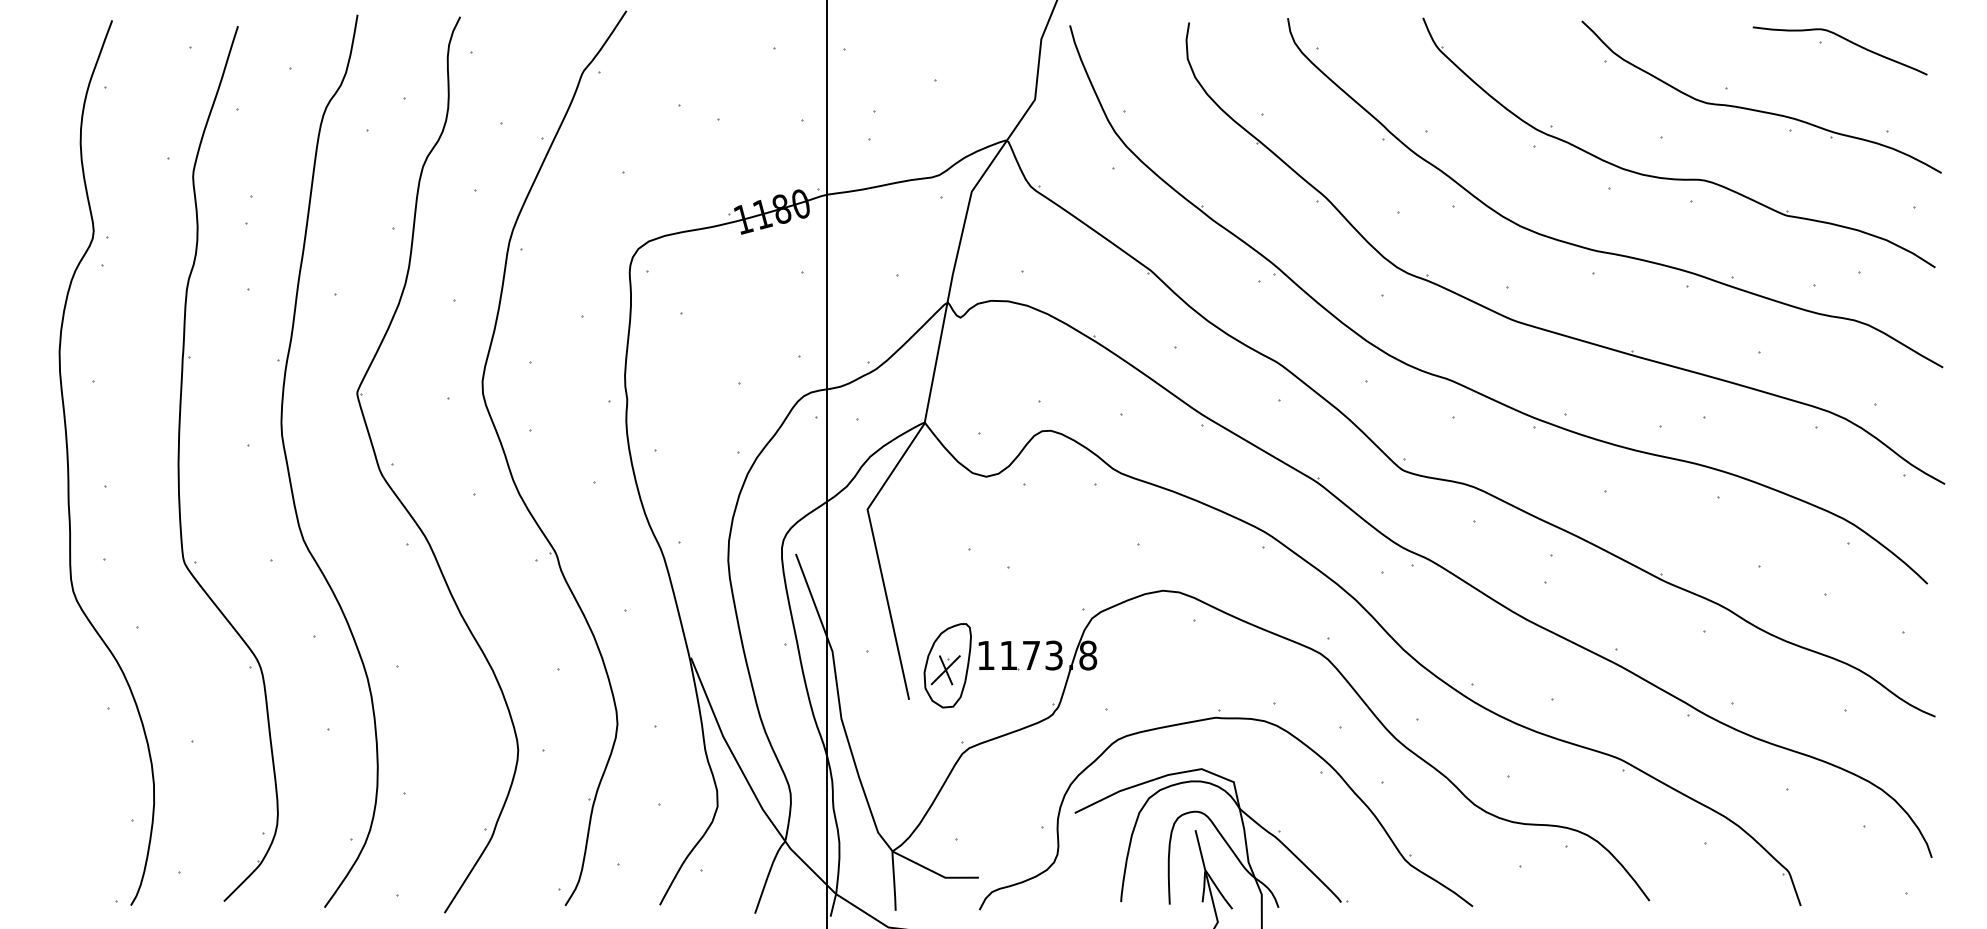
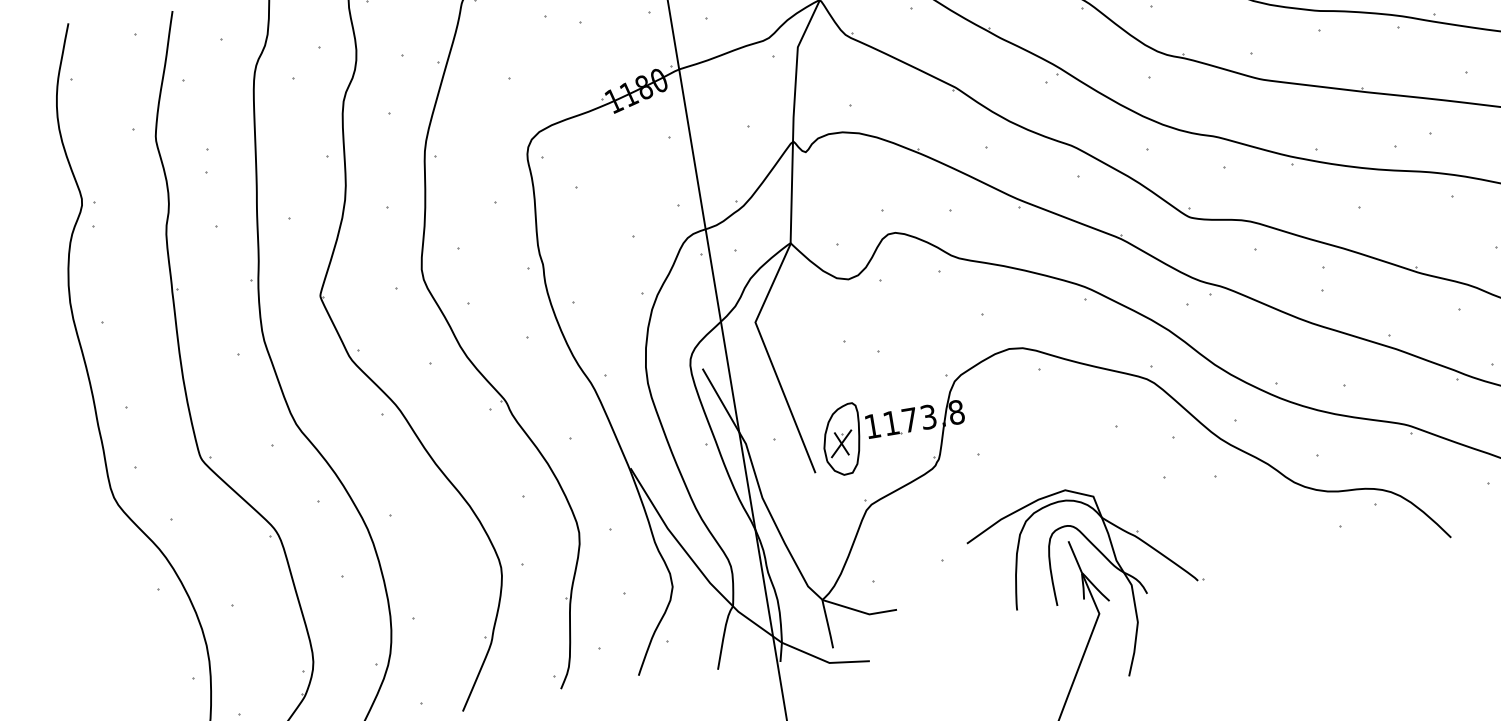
part: (1226, 719) -> (1078, 446), removed

